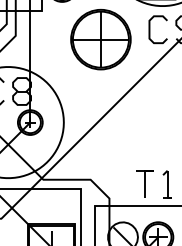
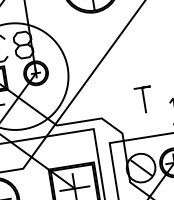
line: (144, 183) -> (143, 99), moved

